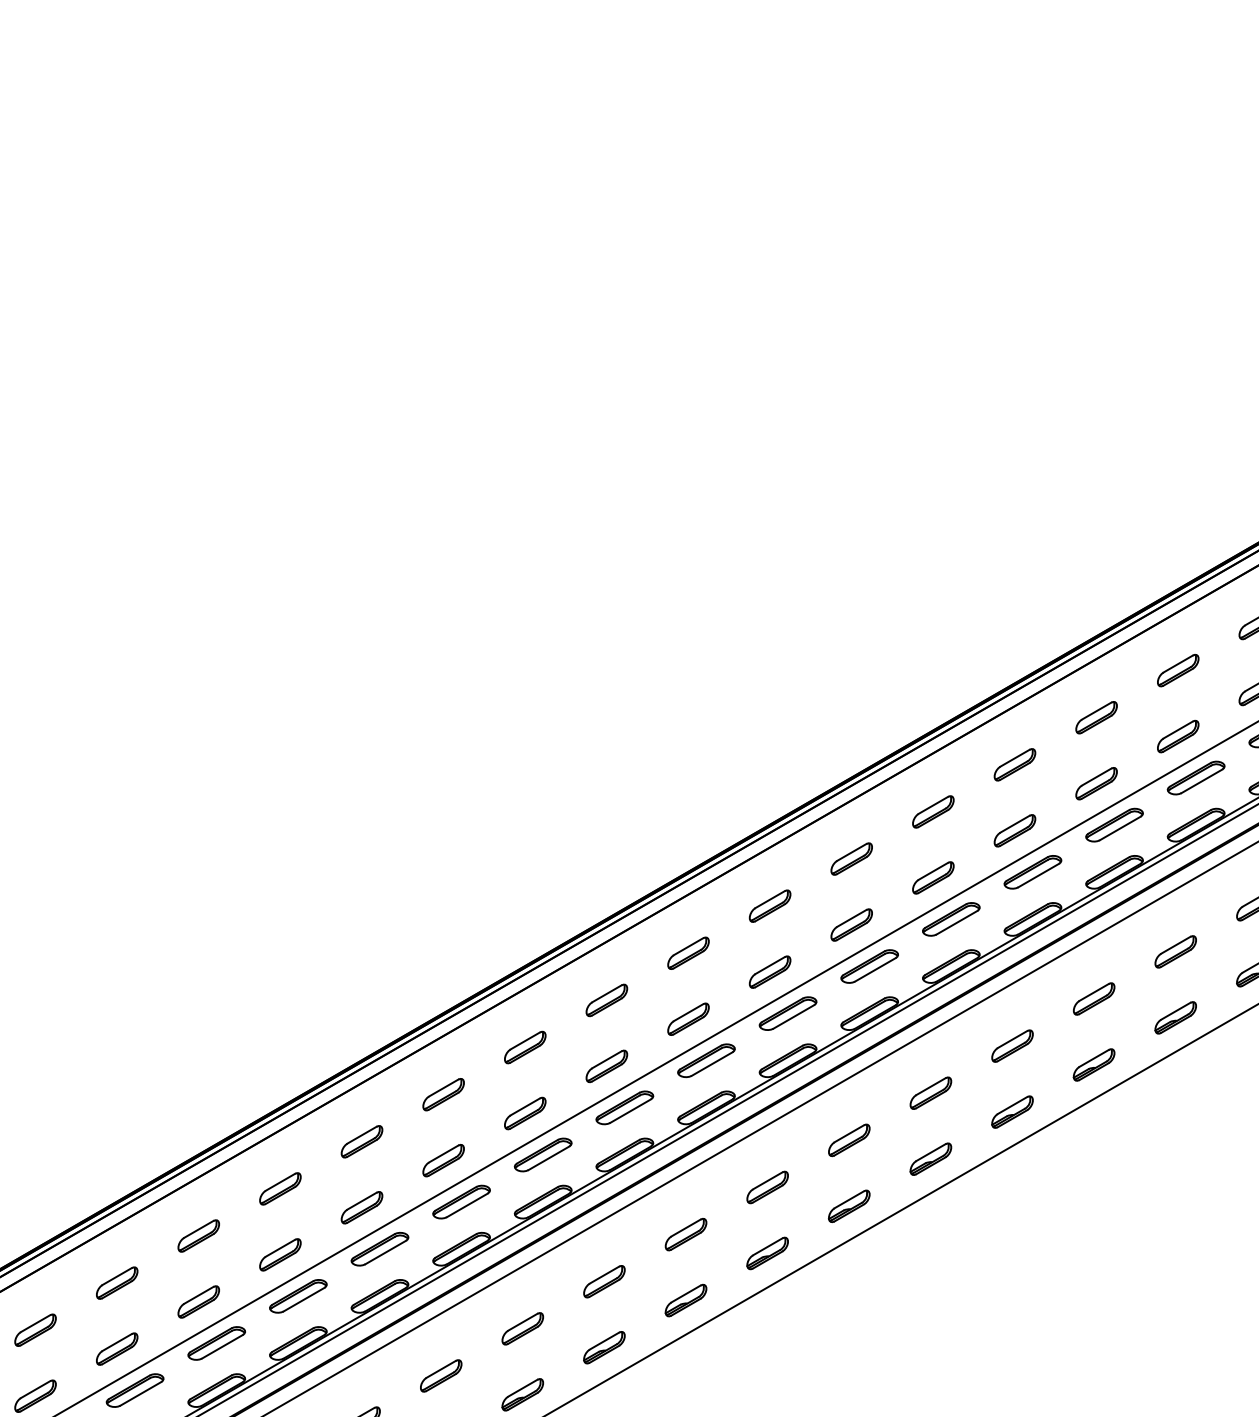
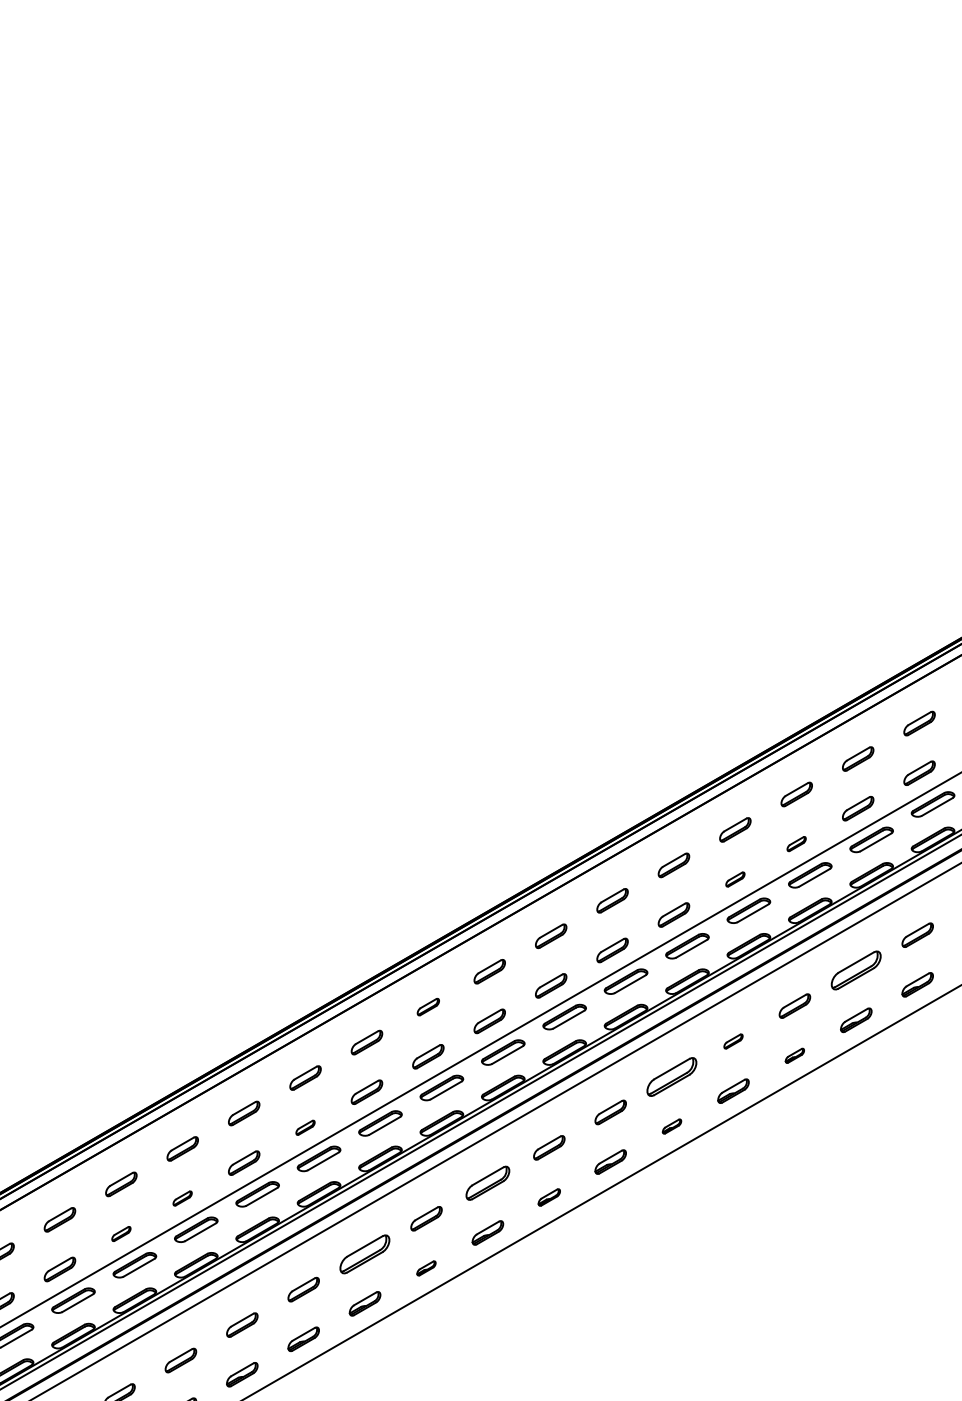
part: (1096, 782) -> (796, 843), size x0.6
part: (1015, 830) -> (735, 879), size x0.6
part: (1176, 951) -> (856, 970), size x1.6
part: (607, 999) -> (428, 1006), size x0.7
part: (1012, 1046) -> (733, 1041), size x0.6
part: (1093, 1064) -> (794, 1055), size x0.6
part: (931, 1092) -> (672, 1076), size x1.6
part: (930, 1159) -> (671, 1126), size x0.6
part: (443, 1160) -> (305, 1127), size x0.6
part: (685, 1234) -> (487, 1183), size x1.4
part: (767, 1253) -> (549, 1197), size x0.7
part: (280, 1254) -> (182, 1198), size x0.6
part: (198, 1301) -> (121, 1233), size x0.6
part: (523, 1327) -> (365, 1253), size x1.6
part: (604, 1347) -> (426, 1268), size x0.6

